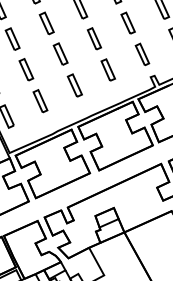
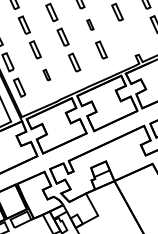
part: (94, 38) -> (90, 24), size x0.6
part: (141, 54) -> (128, 37), removed
part: (40, 100) -> (46, 74), size x0.6

